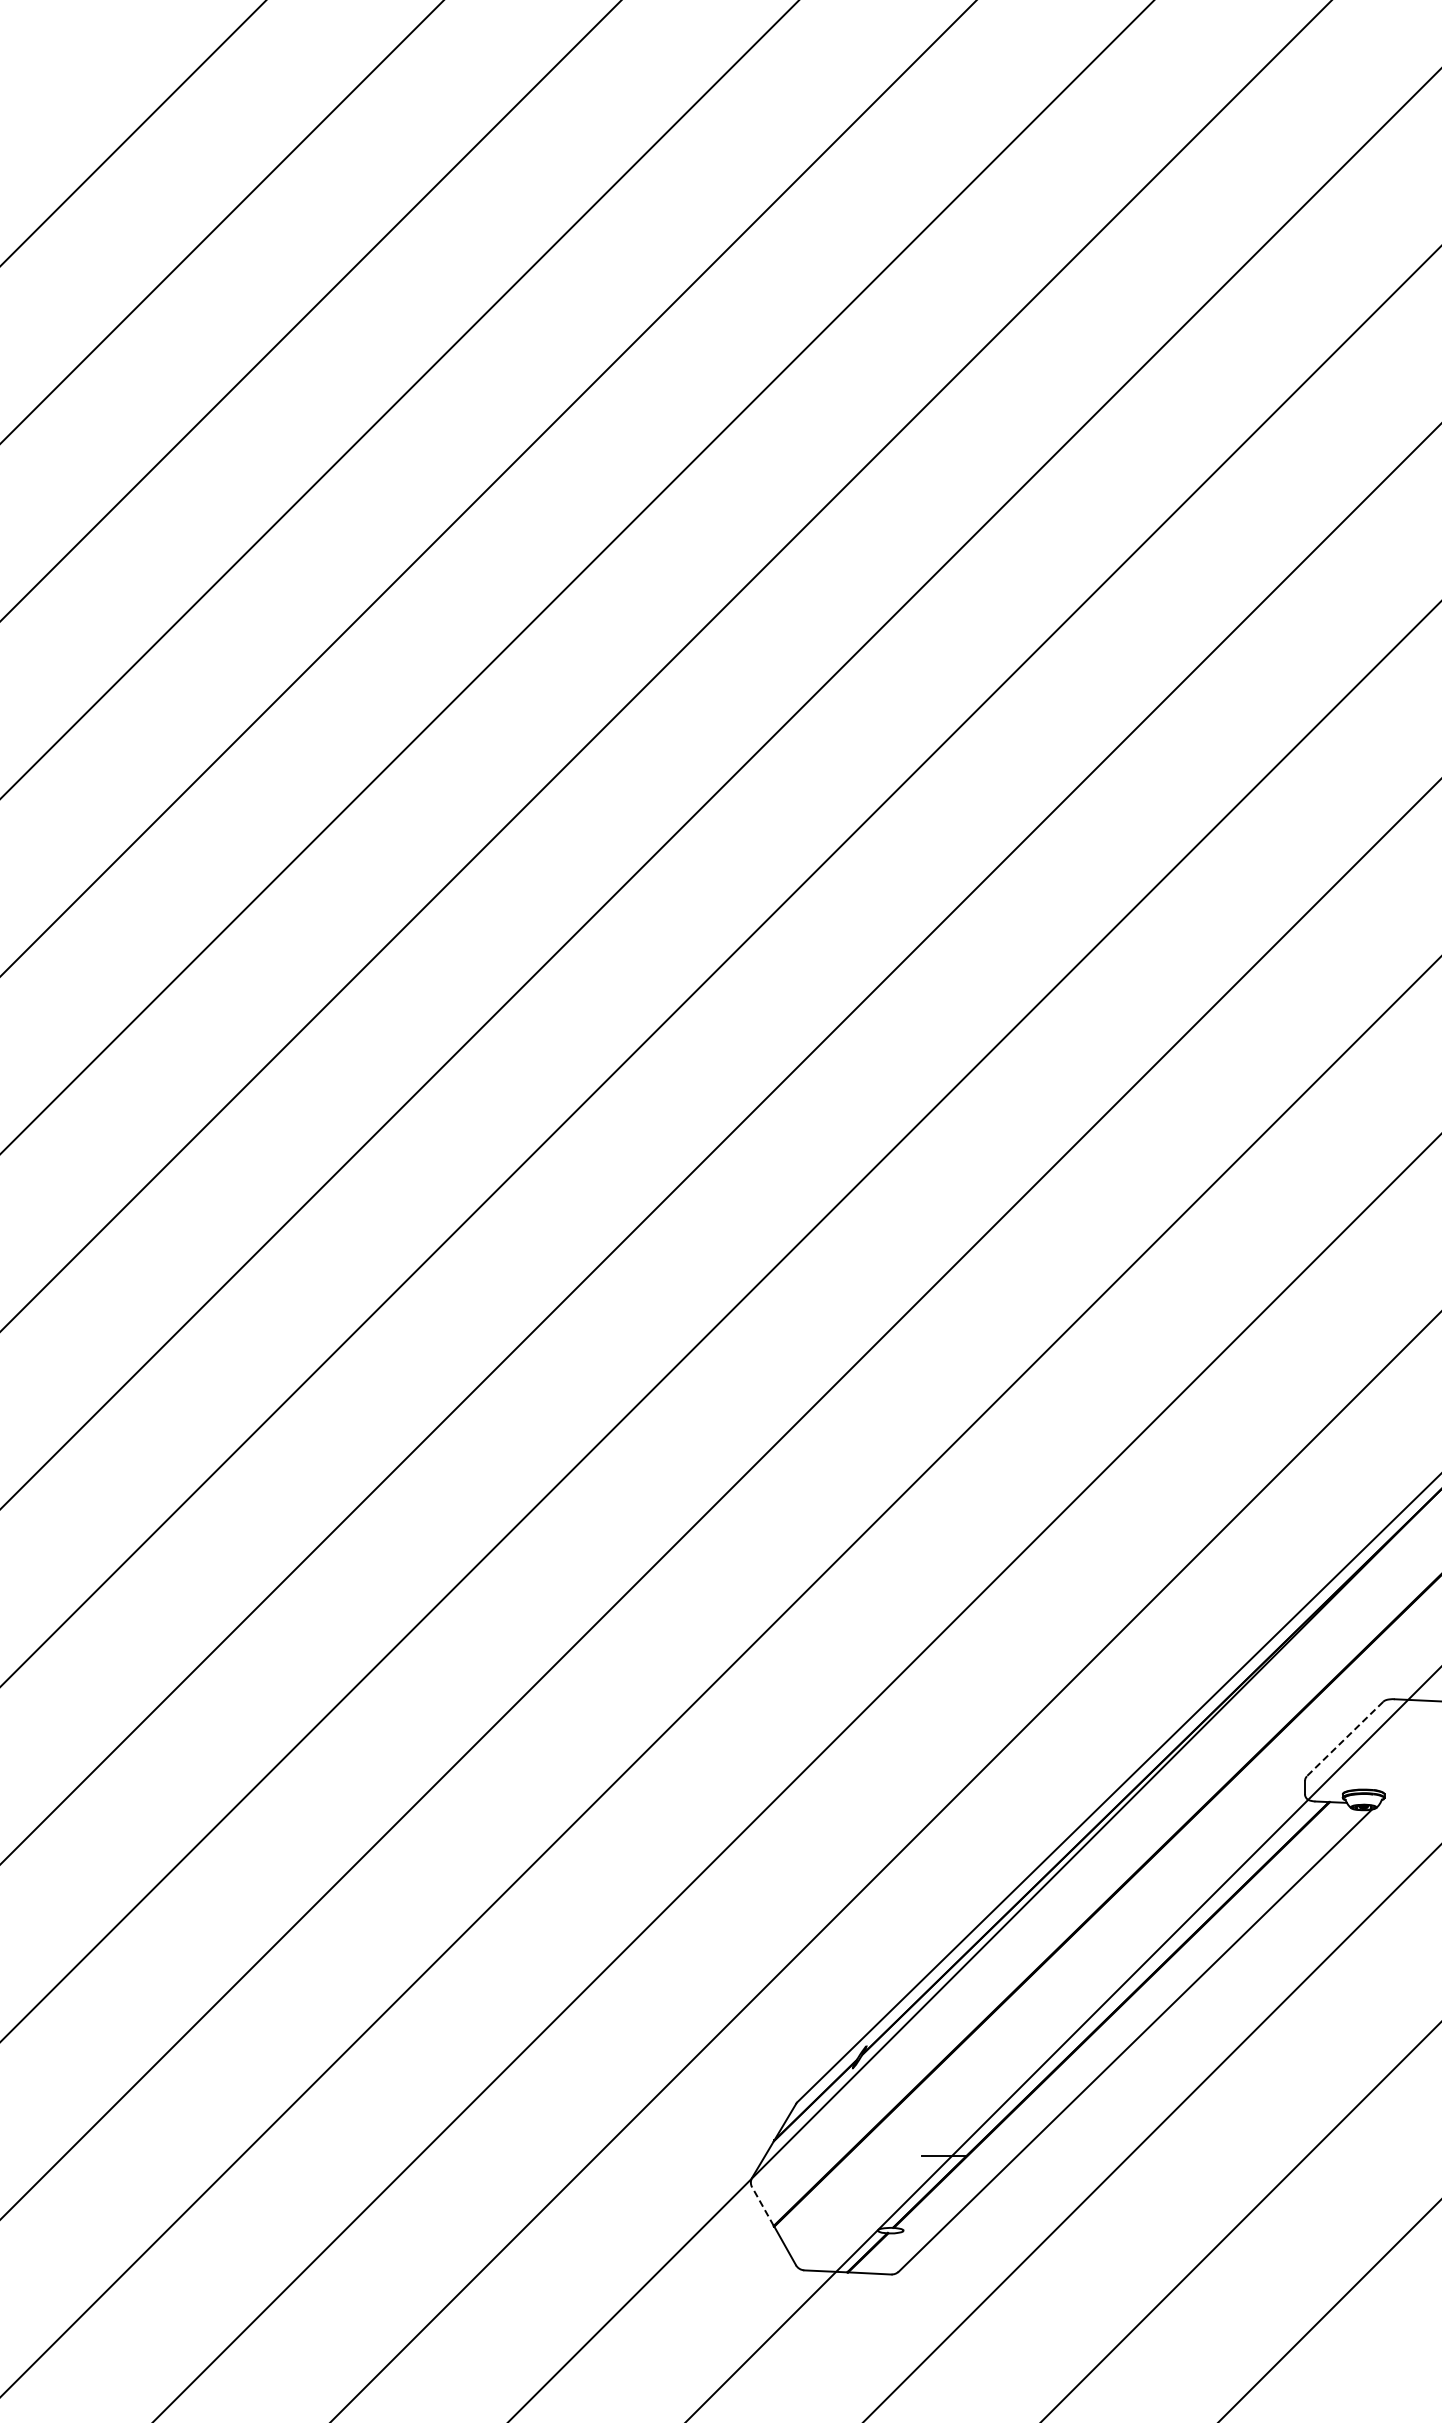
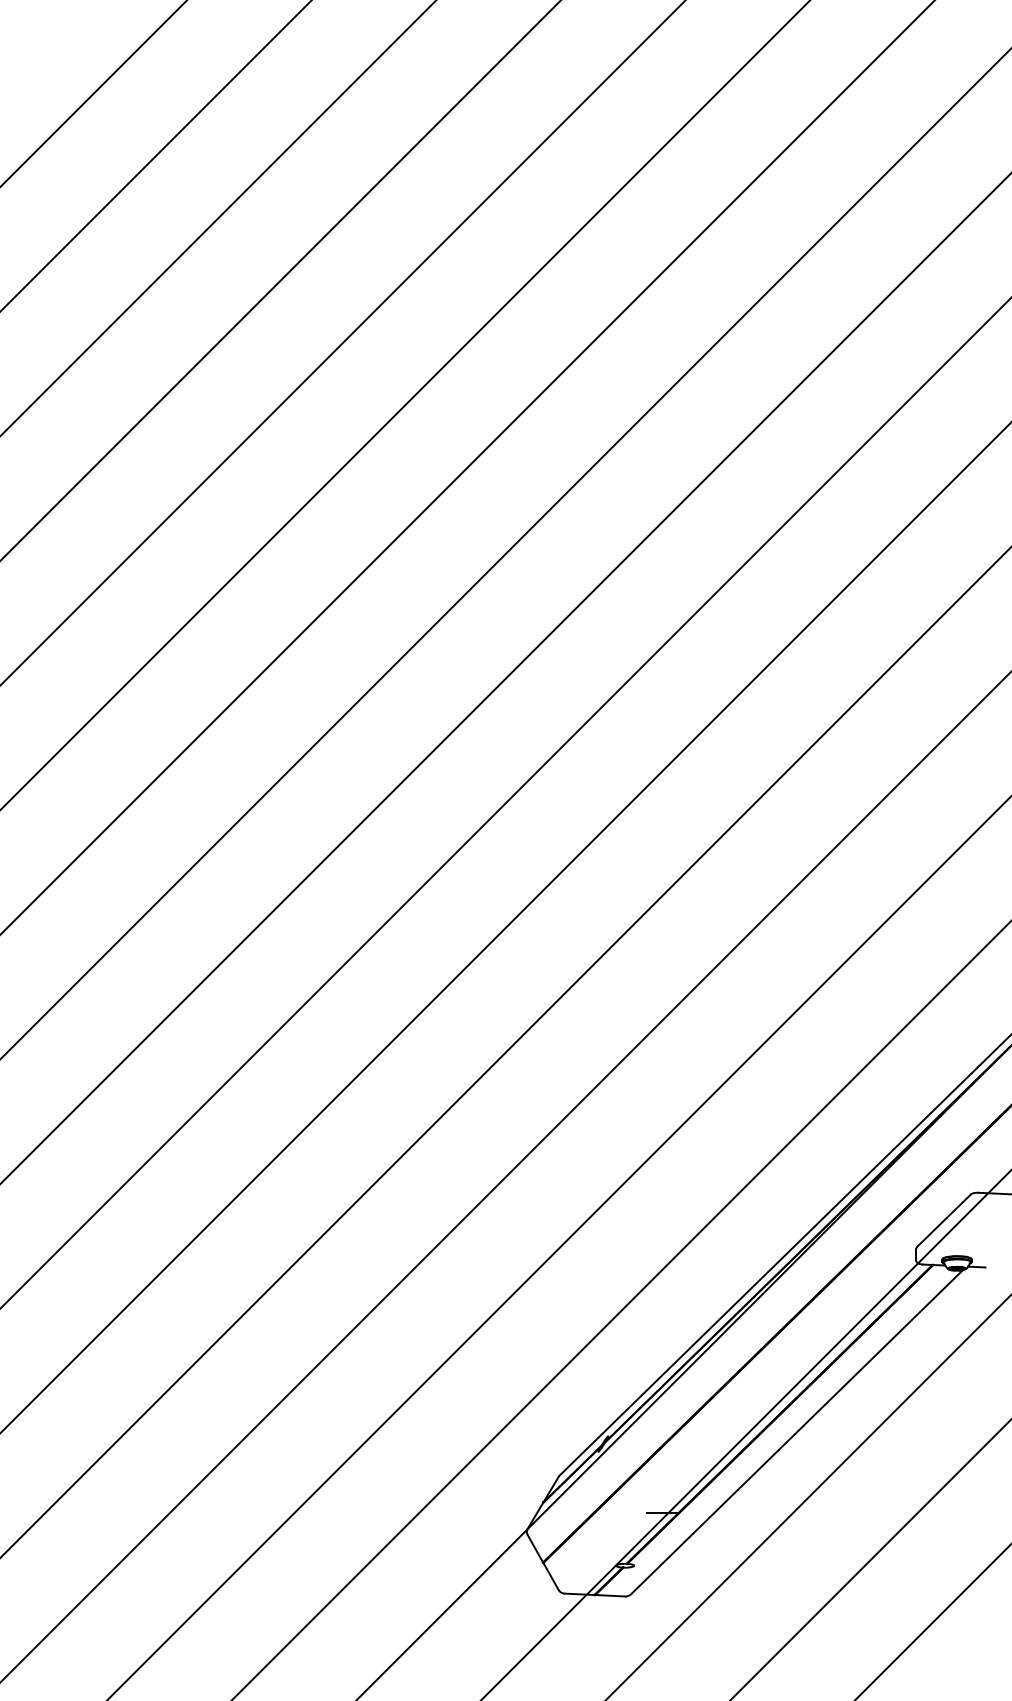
line: (1344, 1739) -> (943, 1221), dashed -> solid
line: (1391, 1804) -> (976, 1266), added
line: (762, 2206) -> (535, 1548), dashed -> solid

